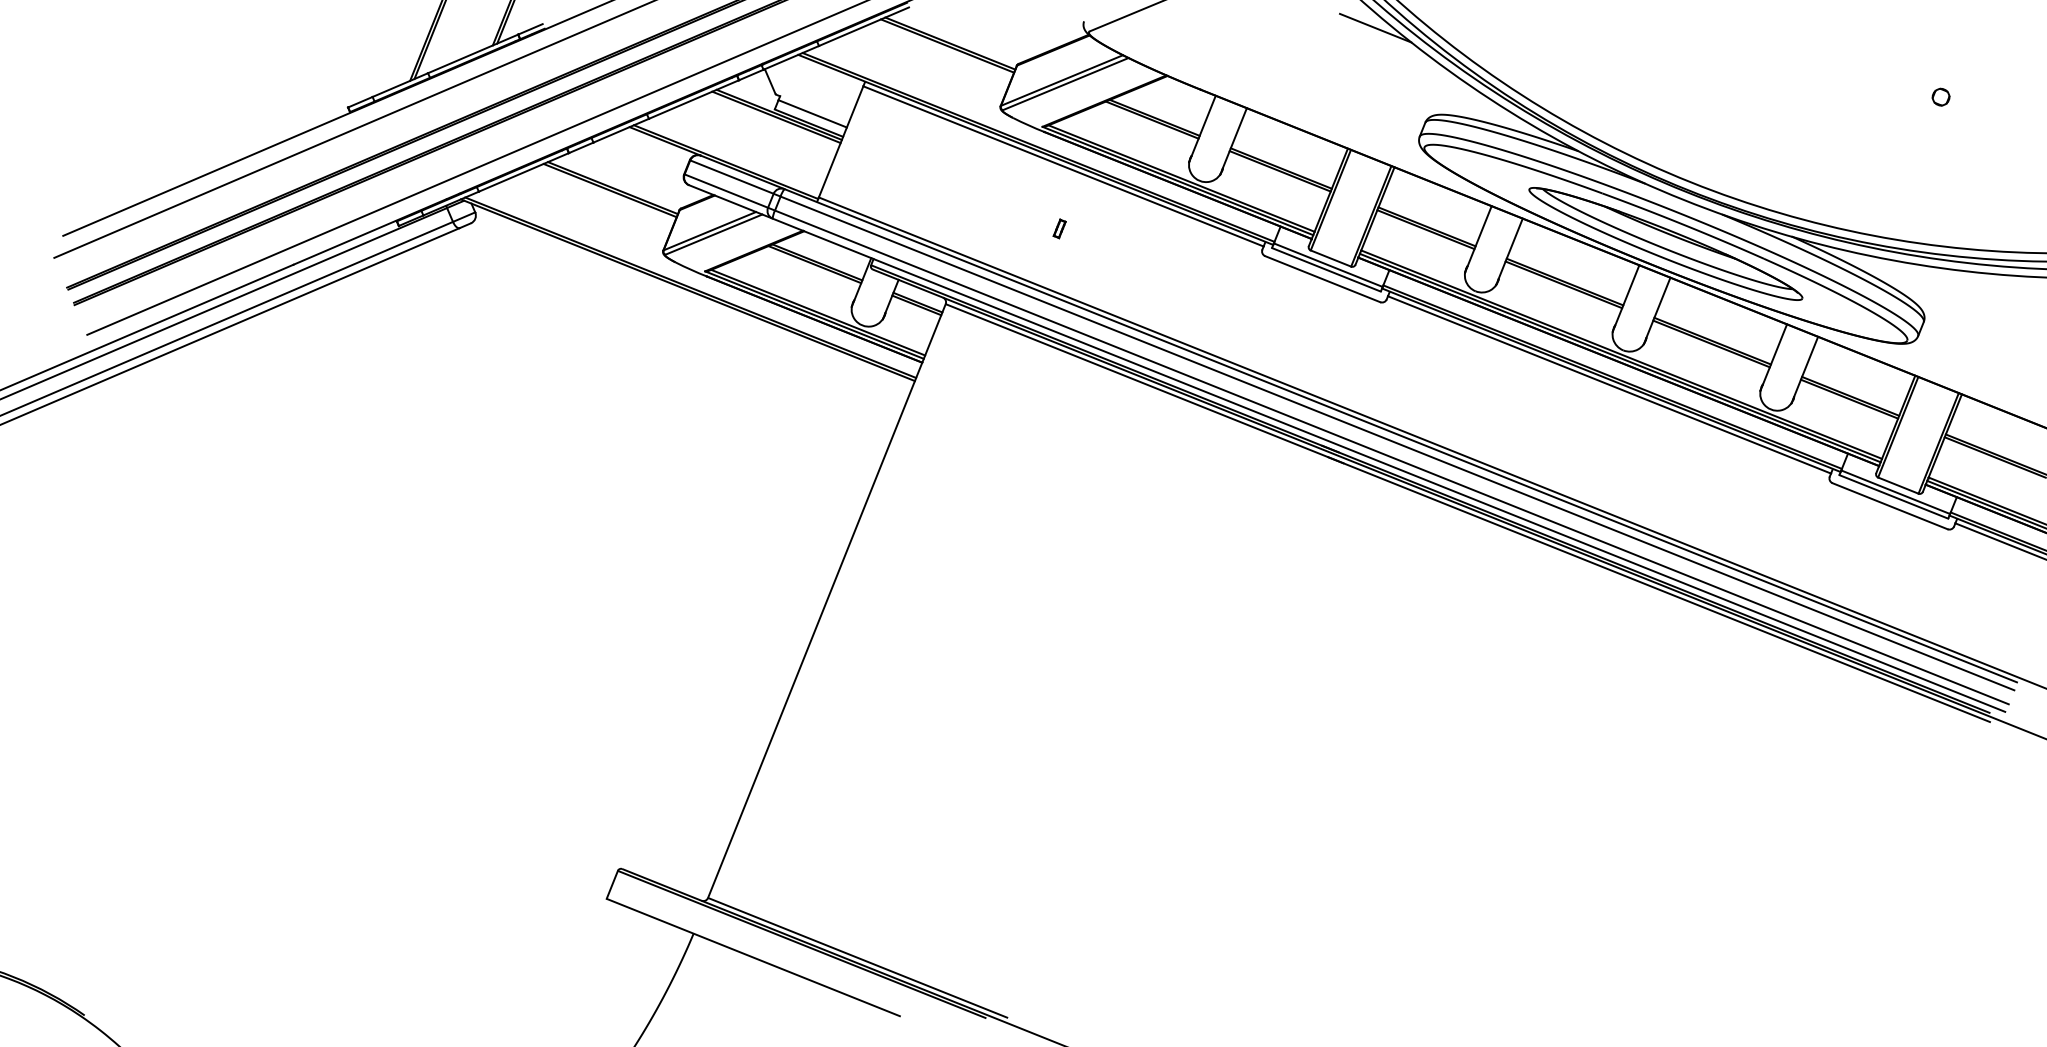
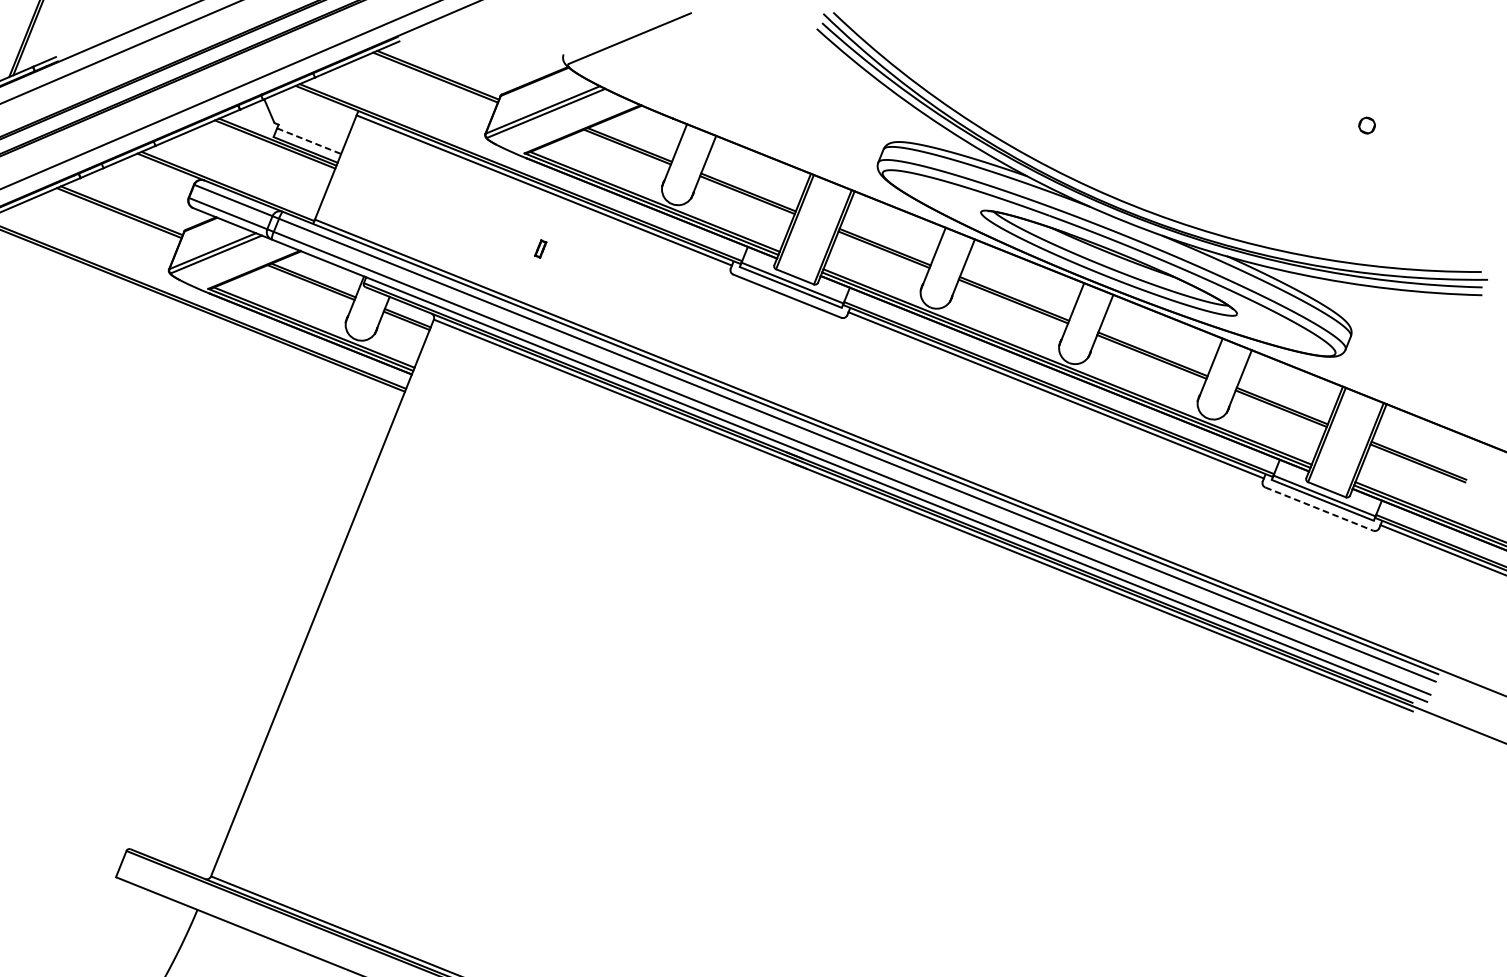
line: (1375, 27) -> (836, 60), removed
line: (812, 113) -> (308, 140), solid -> dashed
line: (1890, 506) -> (1319, 509), solid -> dashed

